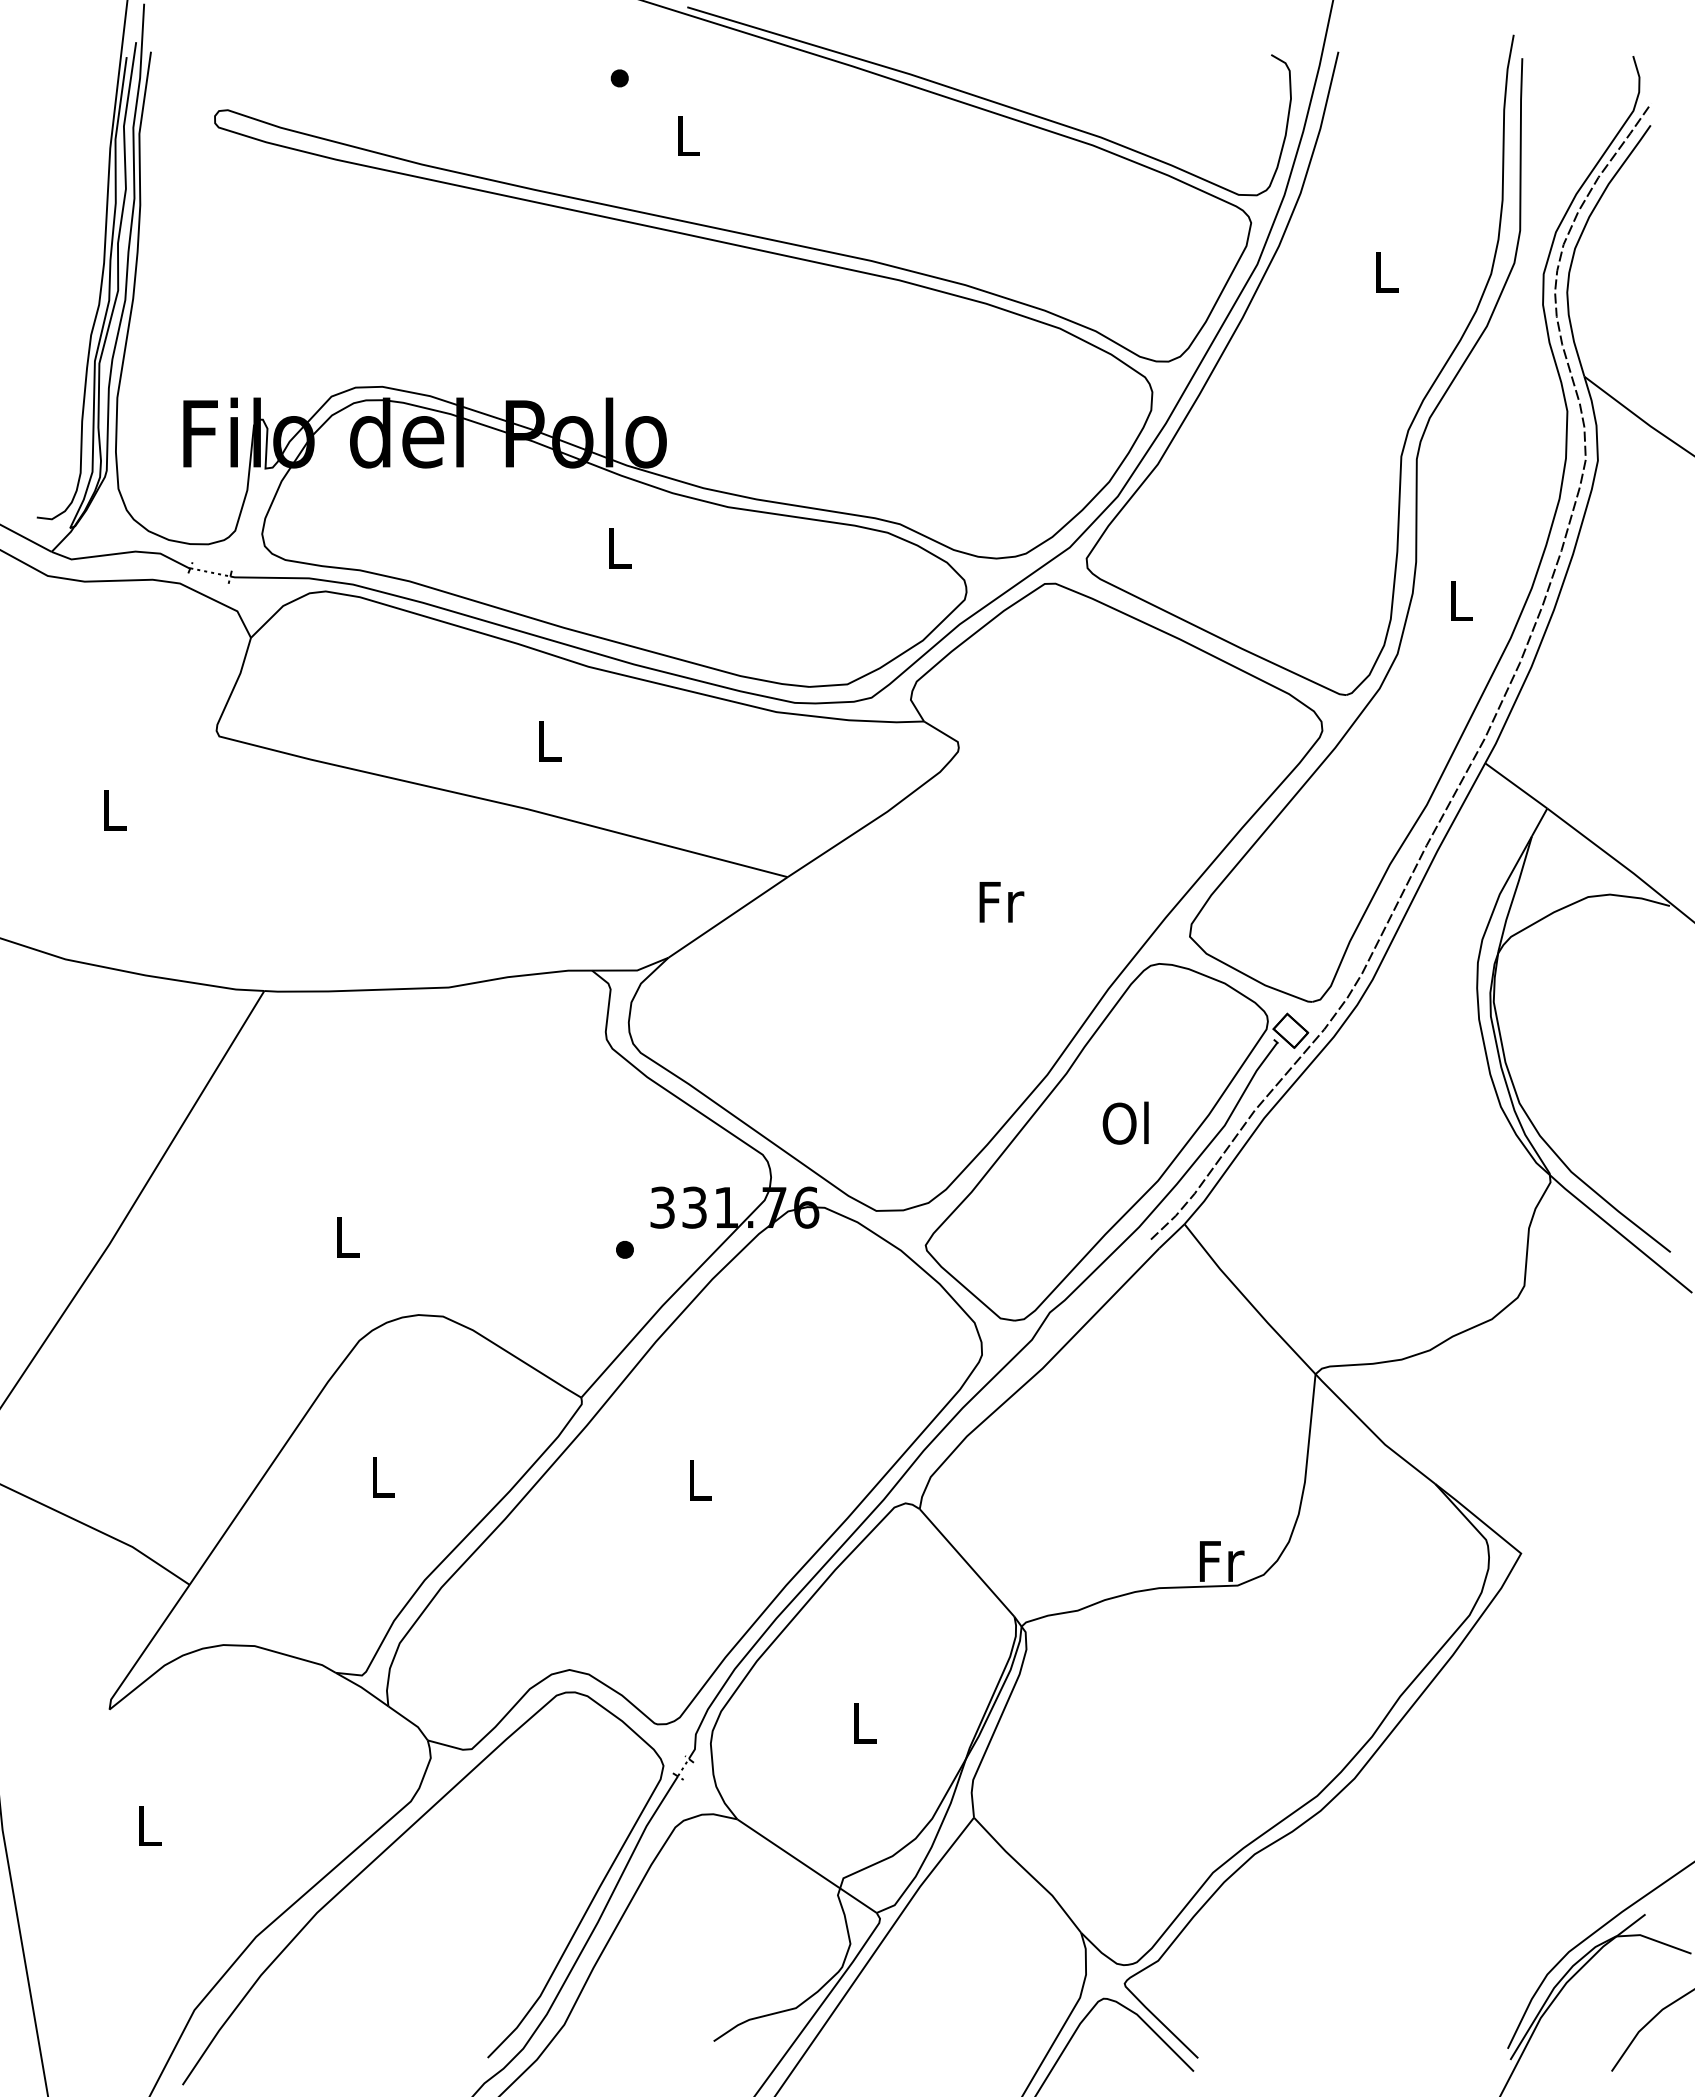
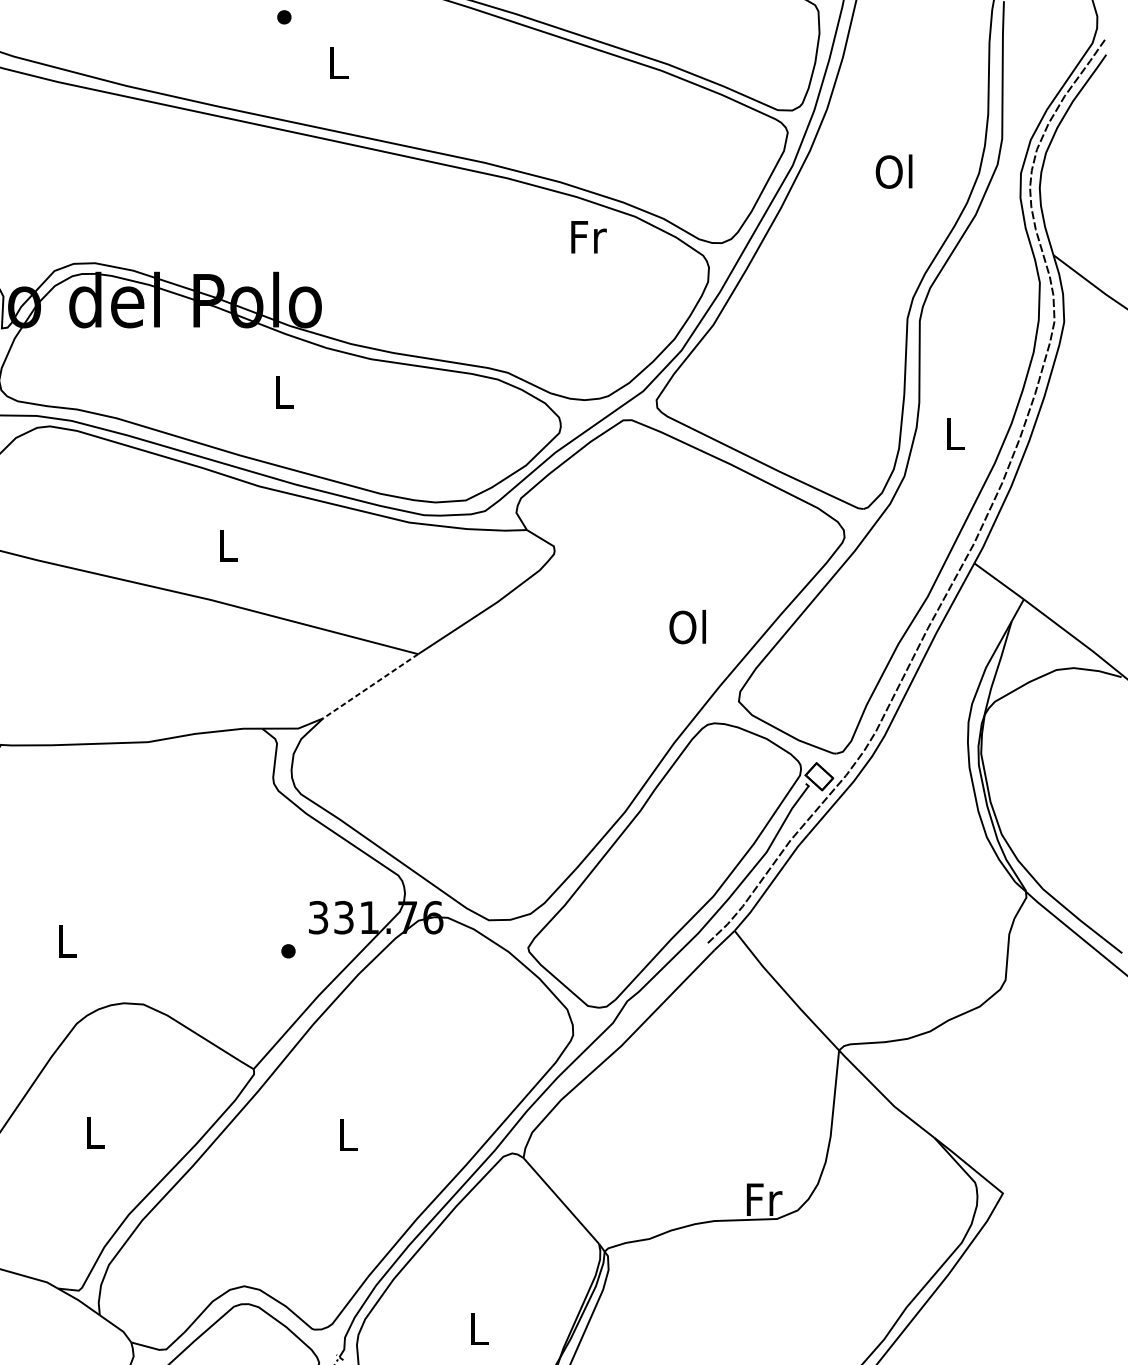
text: (1384, 271) -> (894, 171), L -> Ol
text: (1001, 902) -> (588, 237), moved
line: (728, 917) -> (371, 686), solid -> dashed
text: (1125, 1122) -> (687, 626), moved

